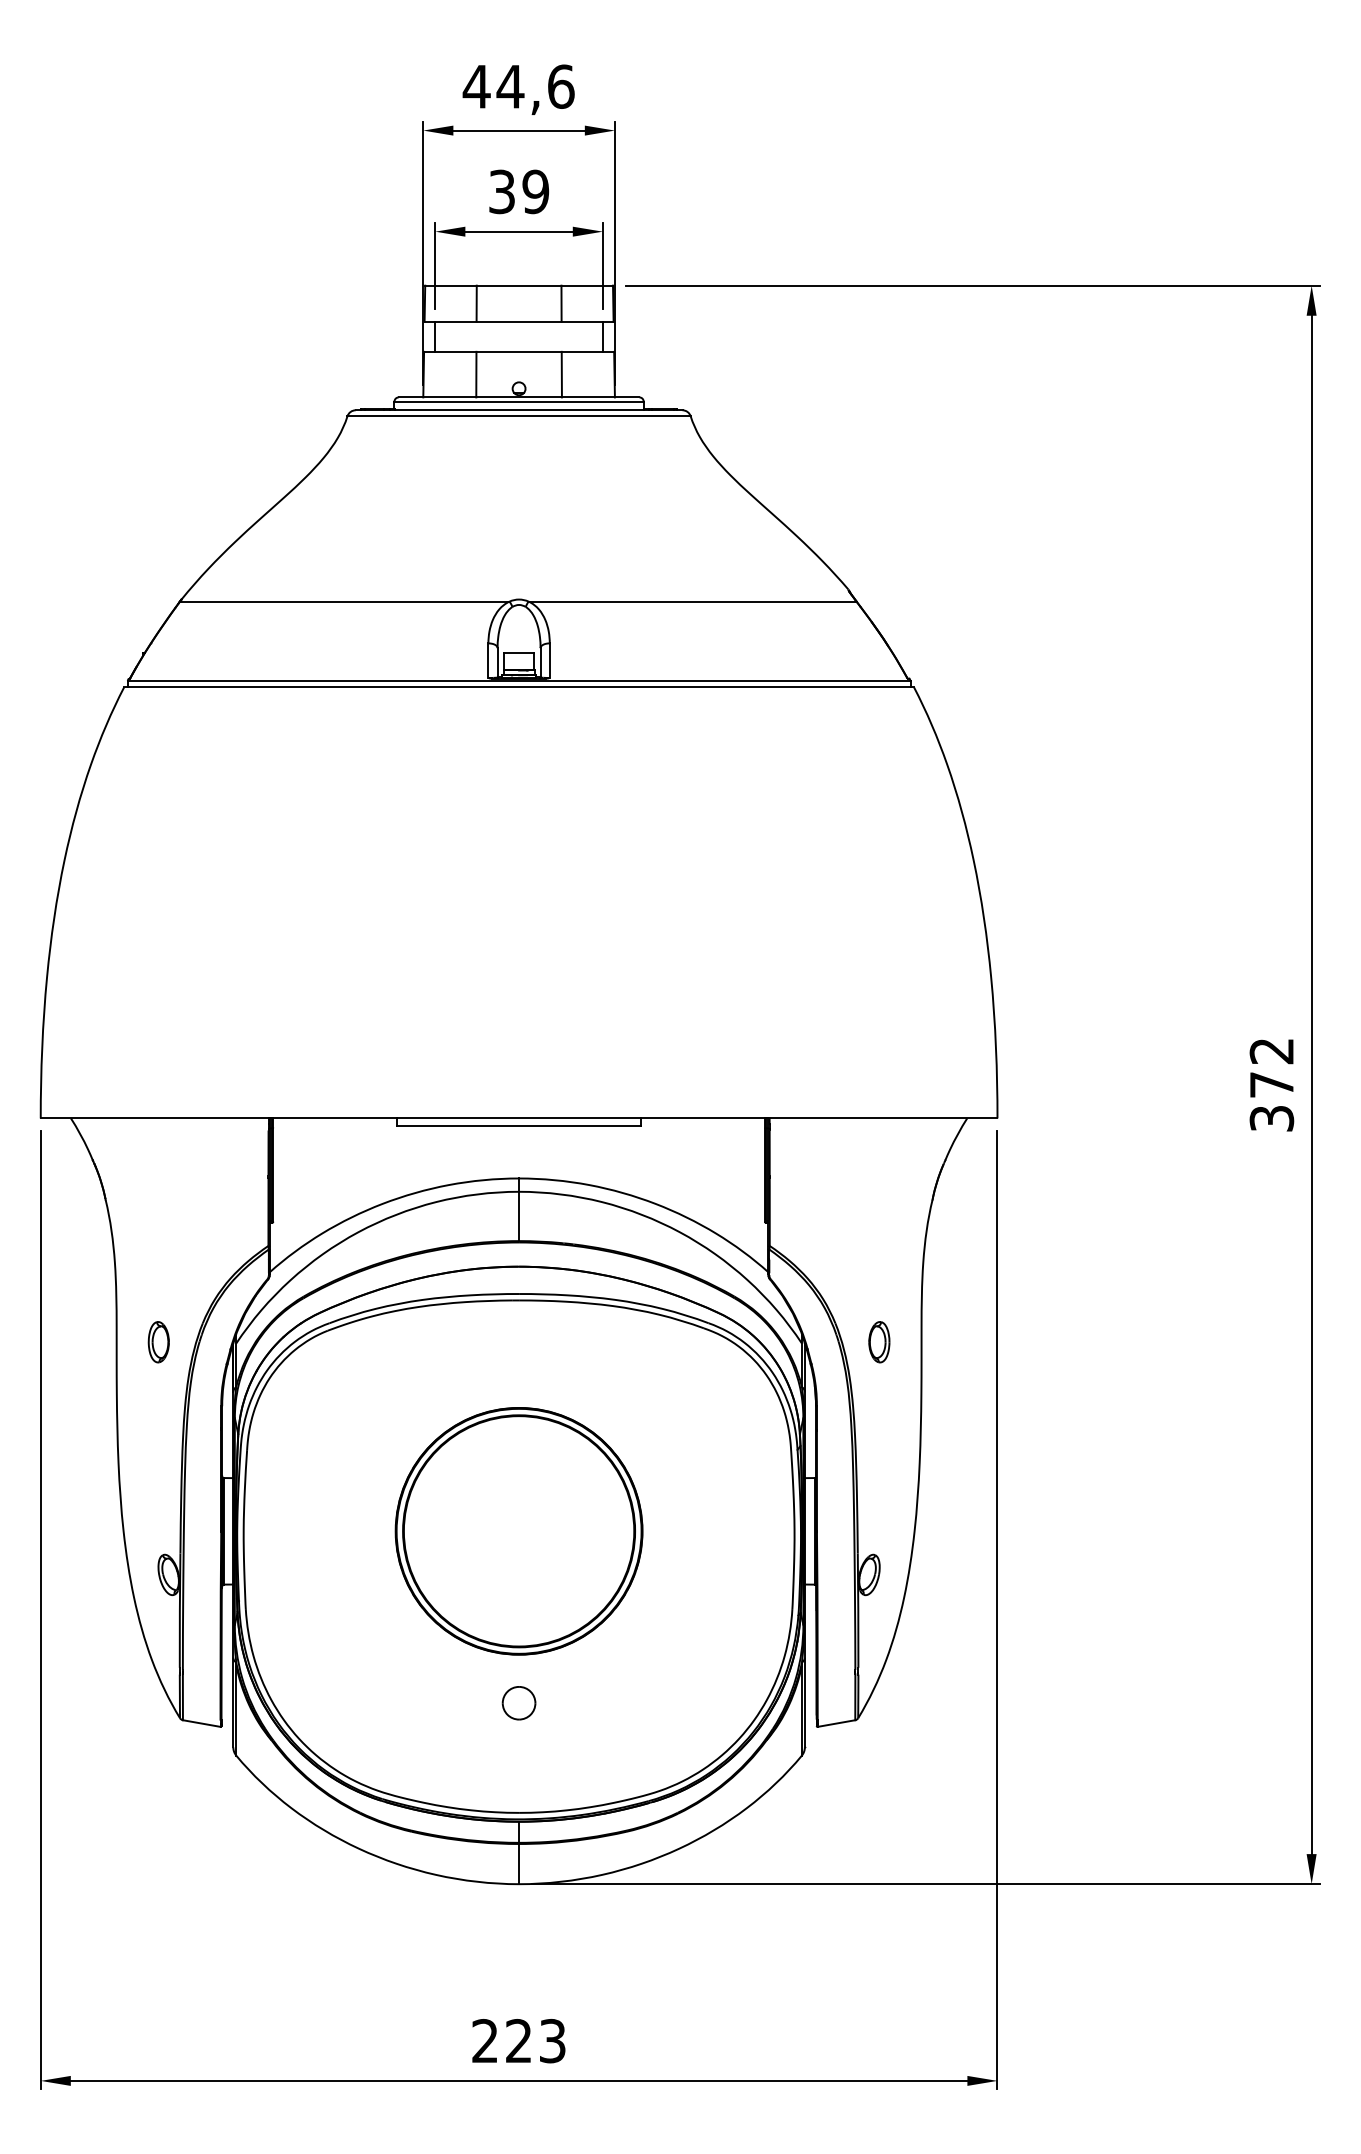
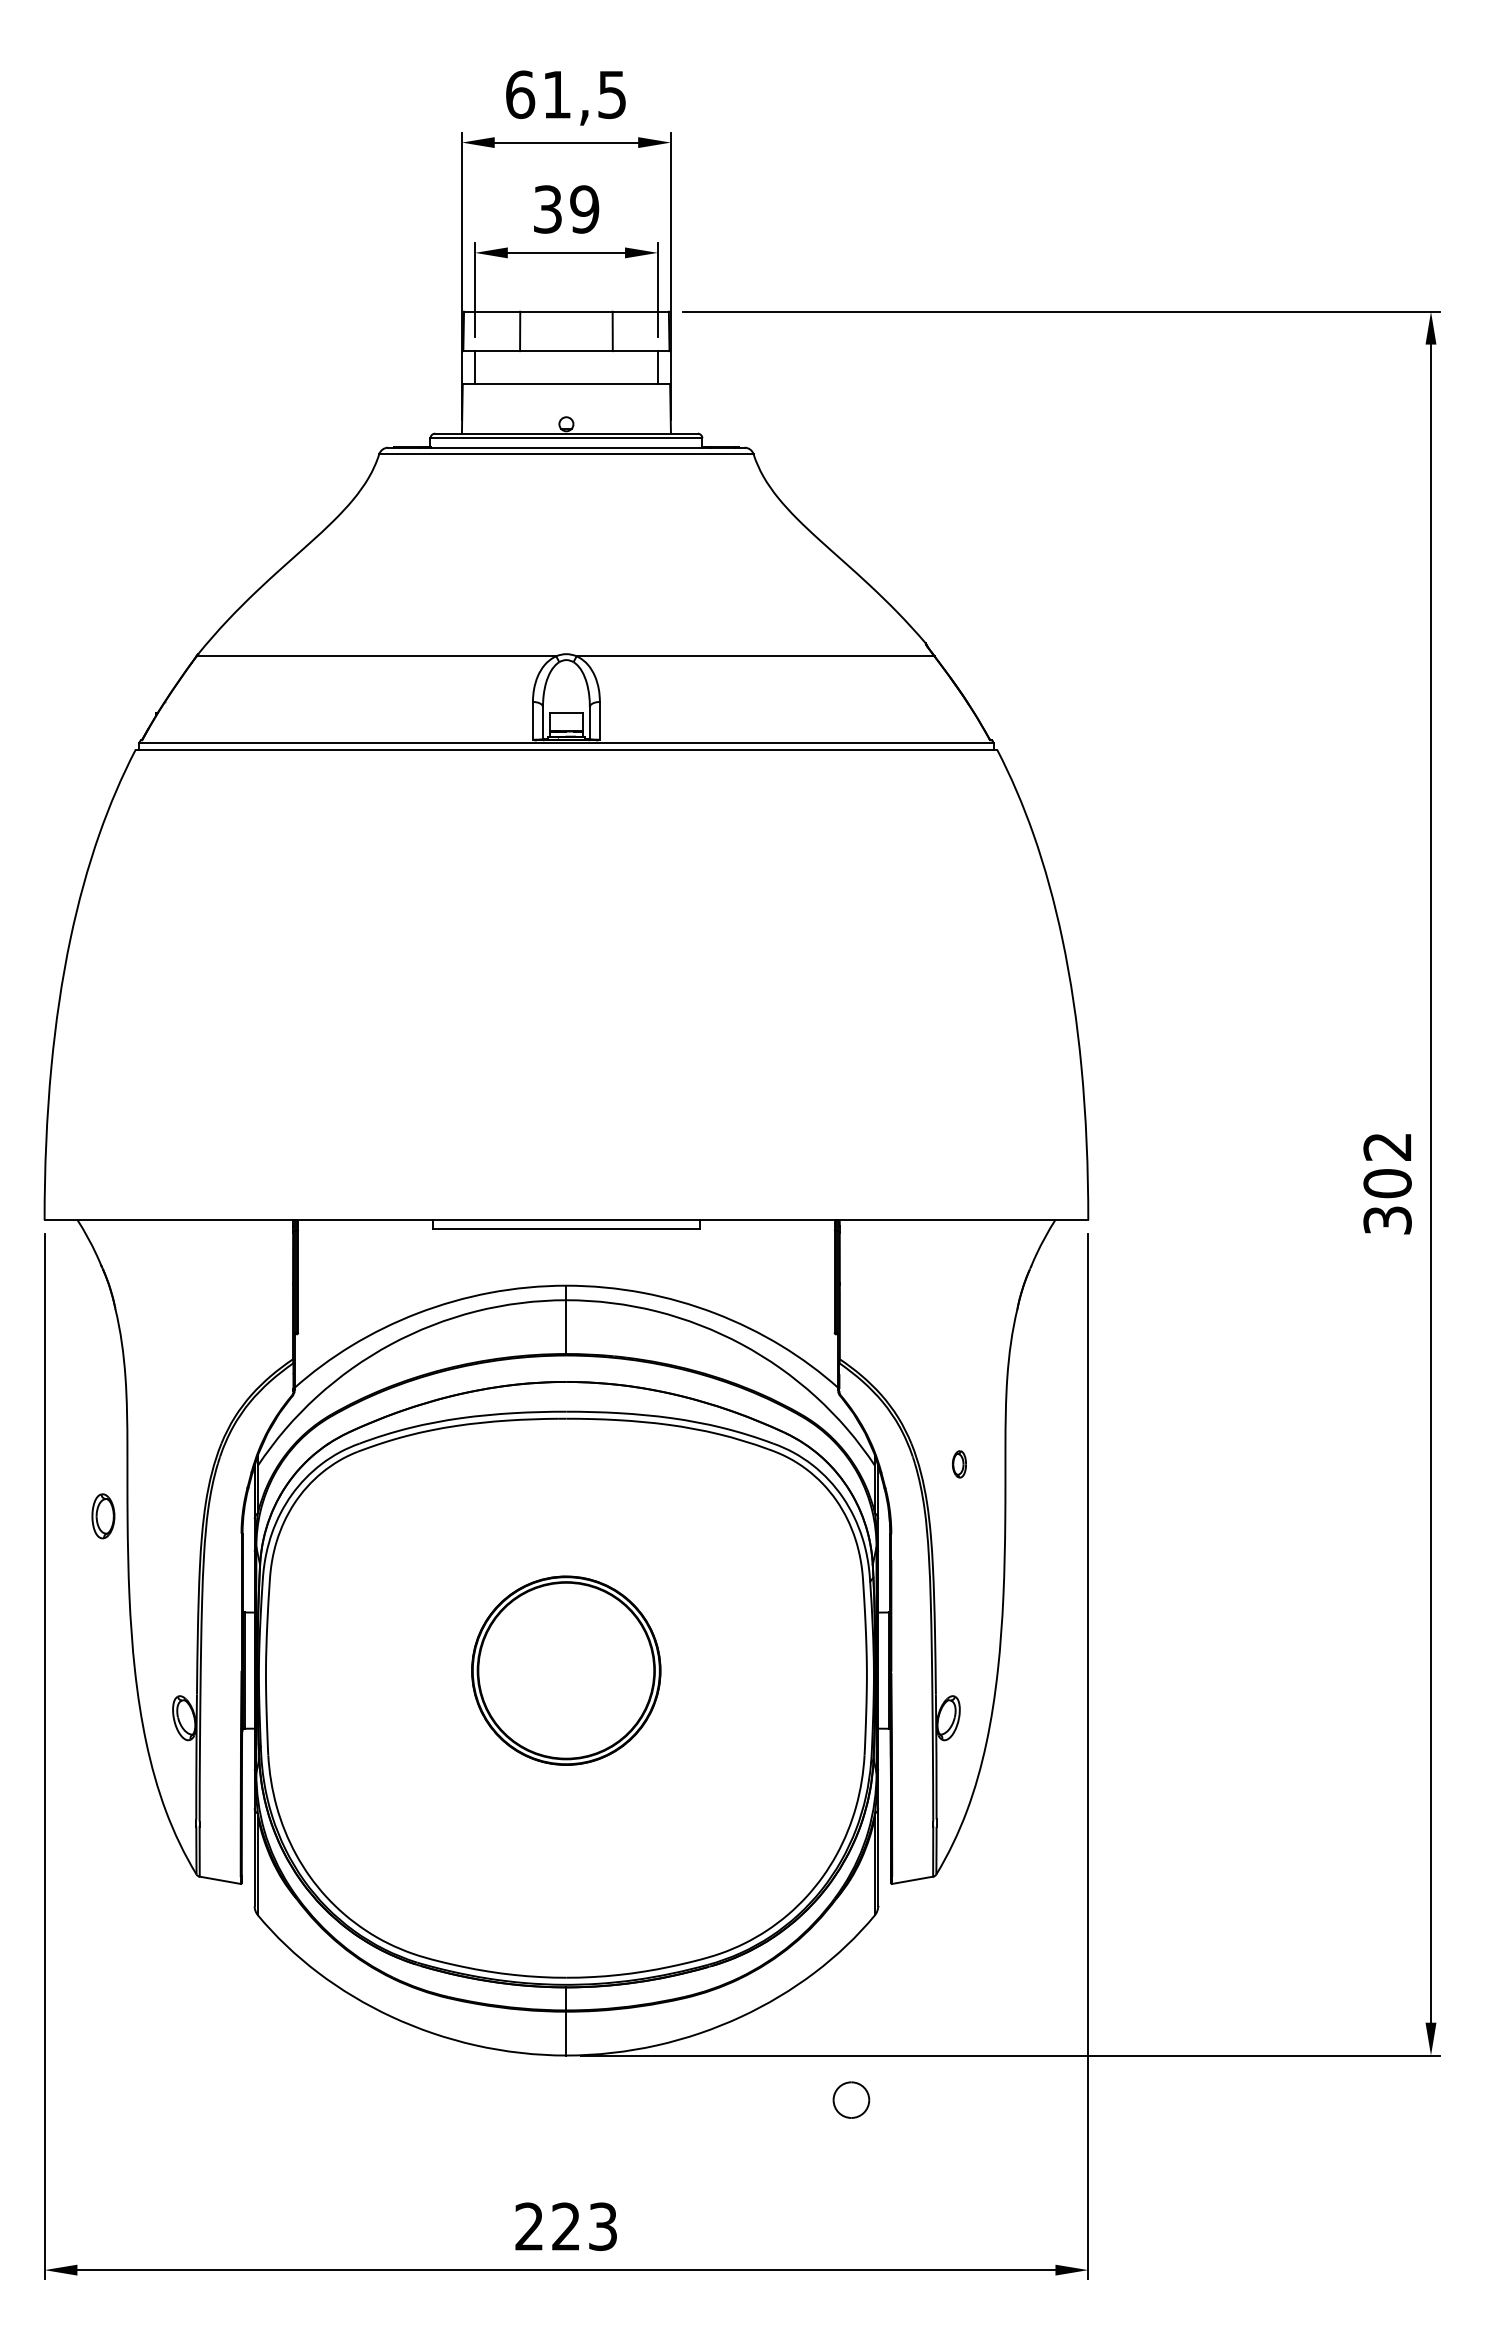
text: (518, 86) -> (565, 94), 44,6 -> 61,5
line: (476, 374) -> (519, 408), removed
line: (561, 374) -> (612, 408), removed
text: (1271, 1084) -> (1387, 1183), 372 -> 302
part: (158, 1342) -> (103, 1516), moved
part: (879, 1342) -> (959, 1464), size x0.6
part: (518, 1531) -> (565, 1670), size x0.7
part: (519, 1702) -> (851, 2099), moved

